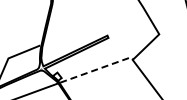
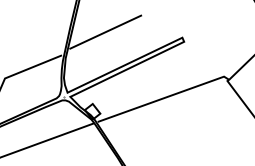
line: (64, 32) -> (105, 32), added
line: (97, 69) -> (164, 98), dashed -> solid

